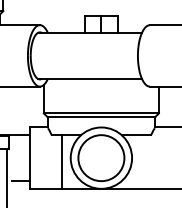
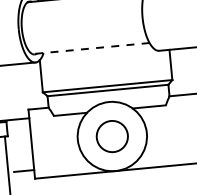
line: (90, 78) -> (91, 48), solid -> dashed
circle: (101, 158) -> (112, 136), size x0.6
line: (61, 161) -> (67, 144), removed

